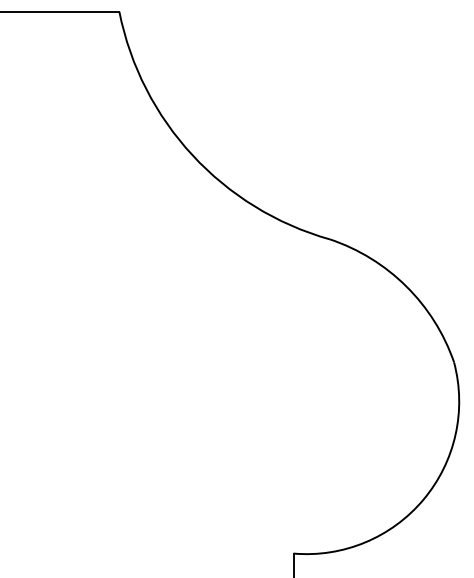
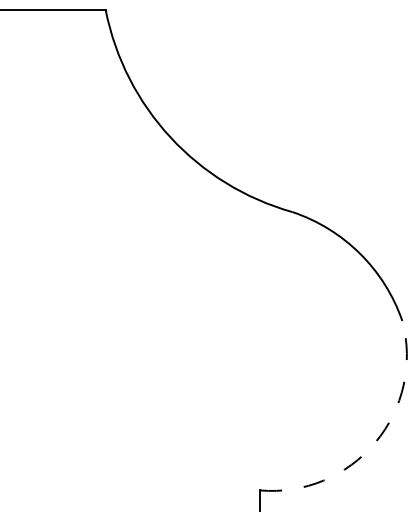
arc: (423, 499) -> (375, 442), solid -> dashed

